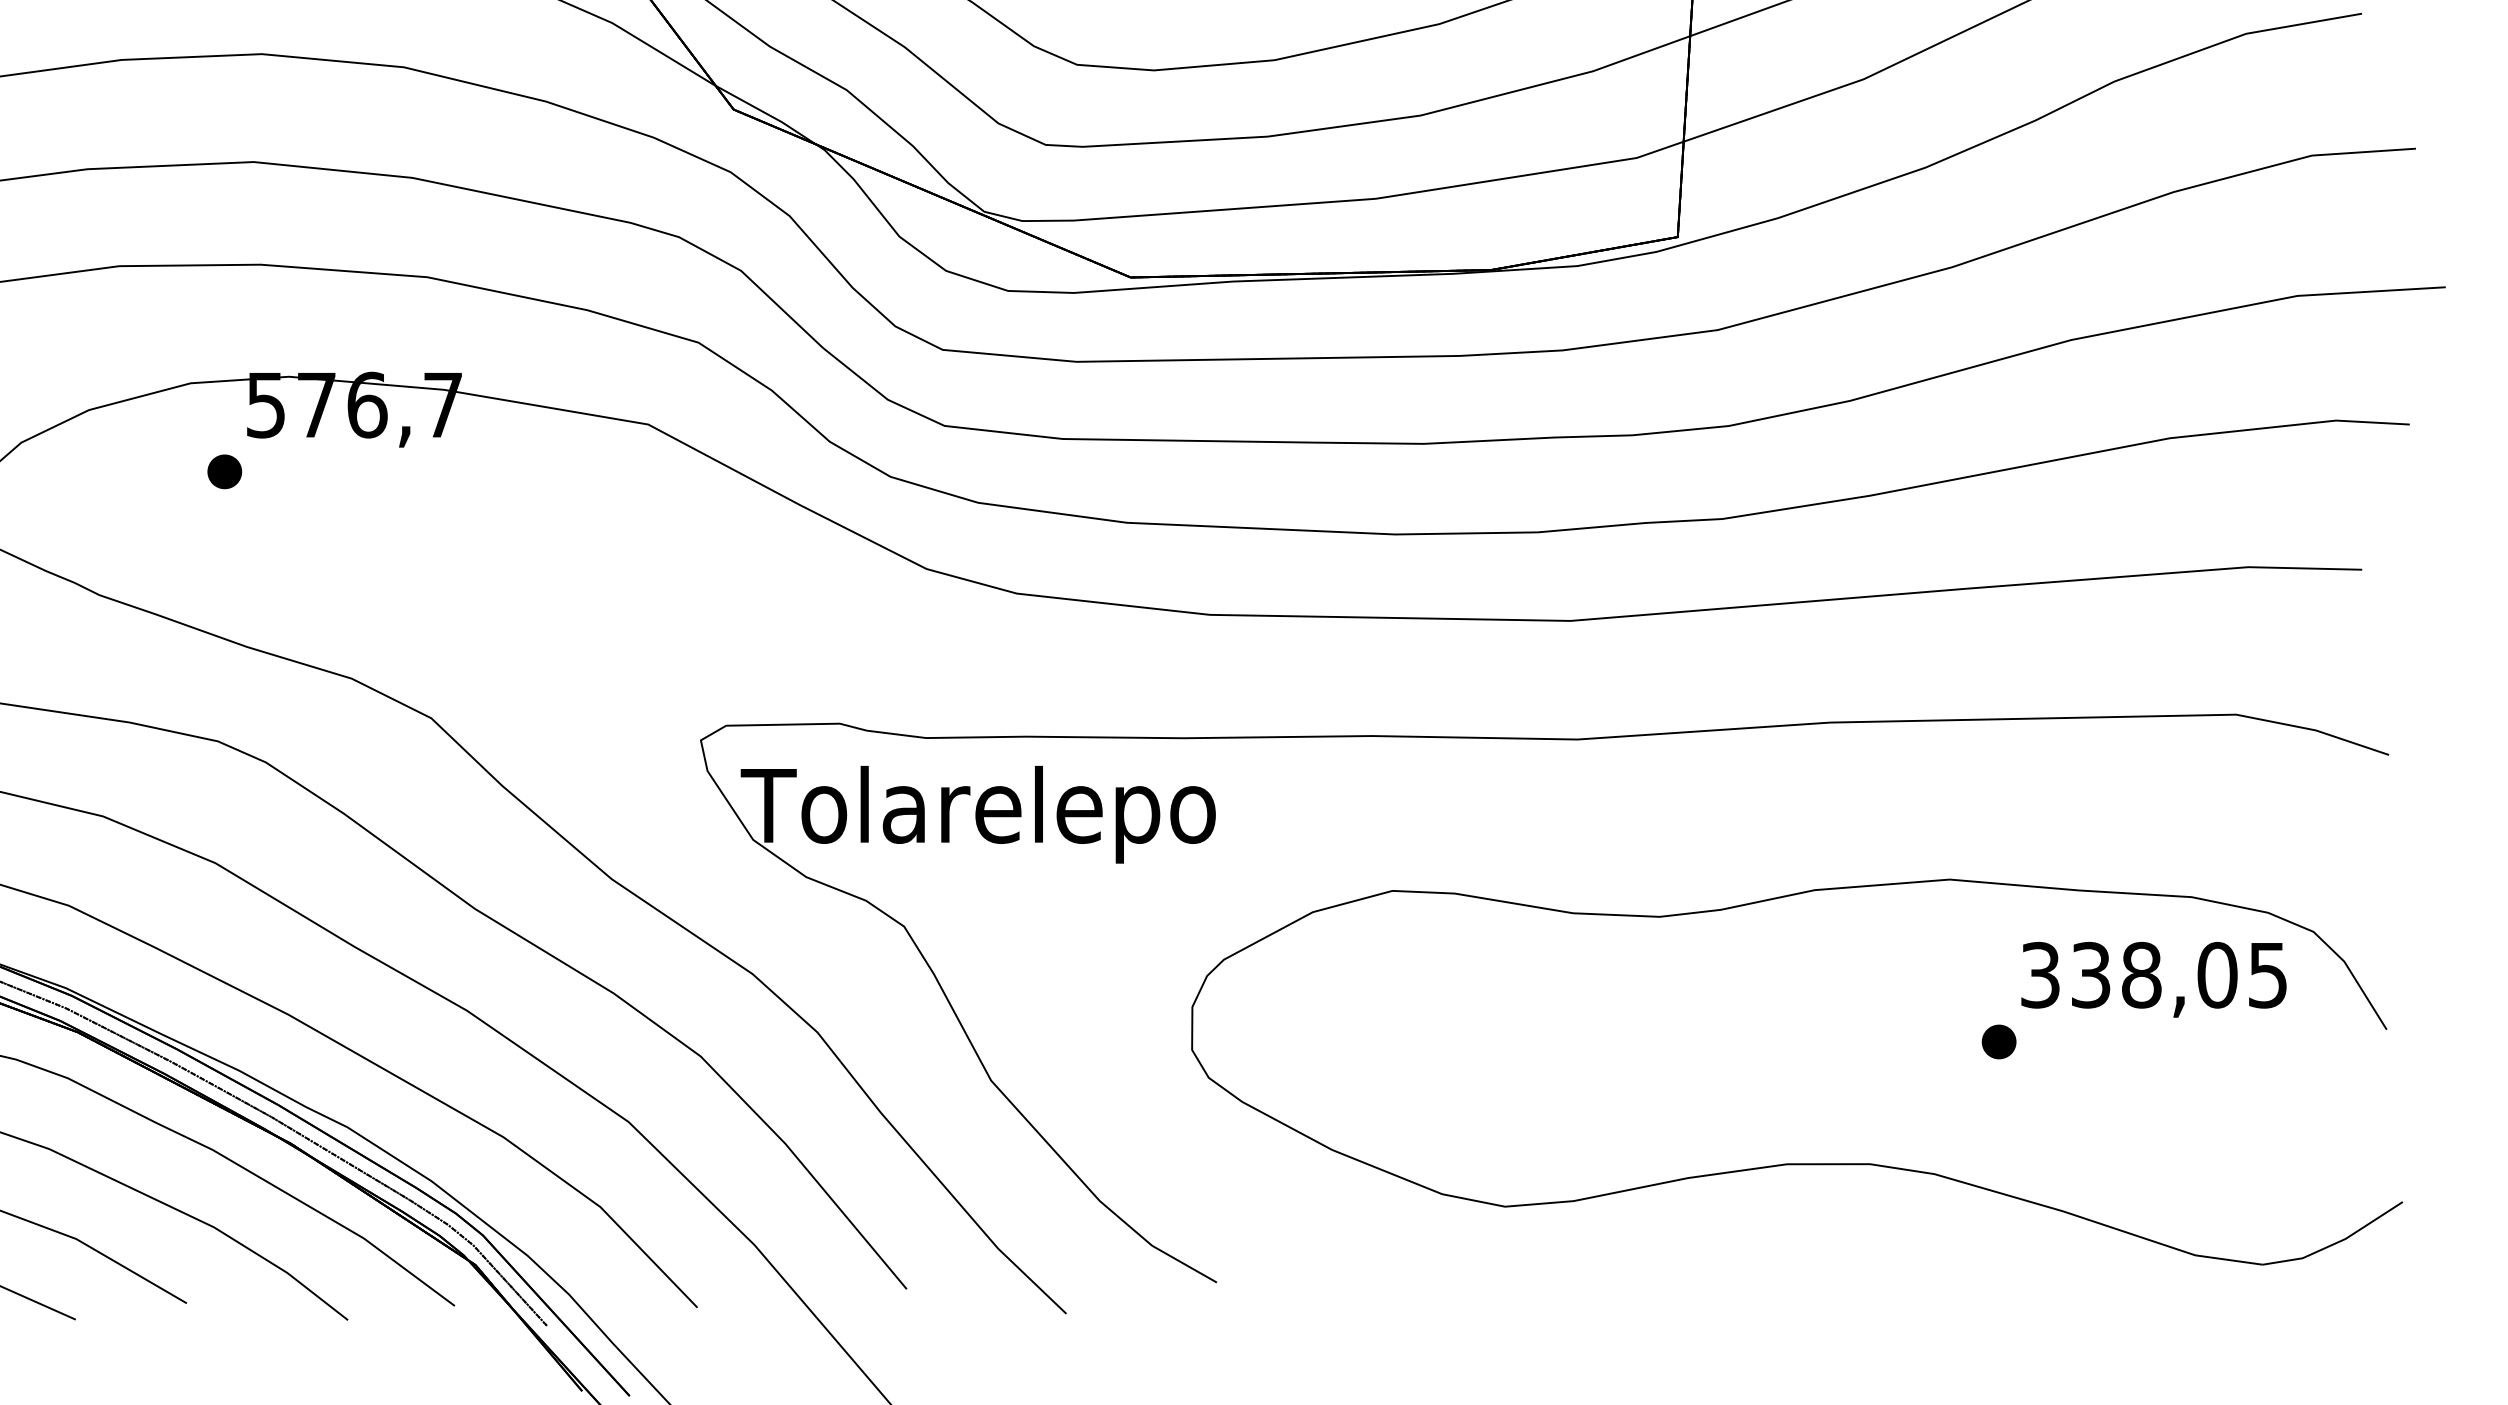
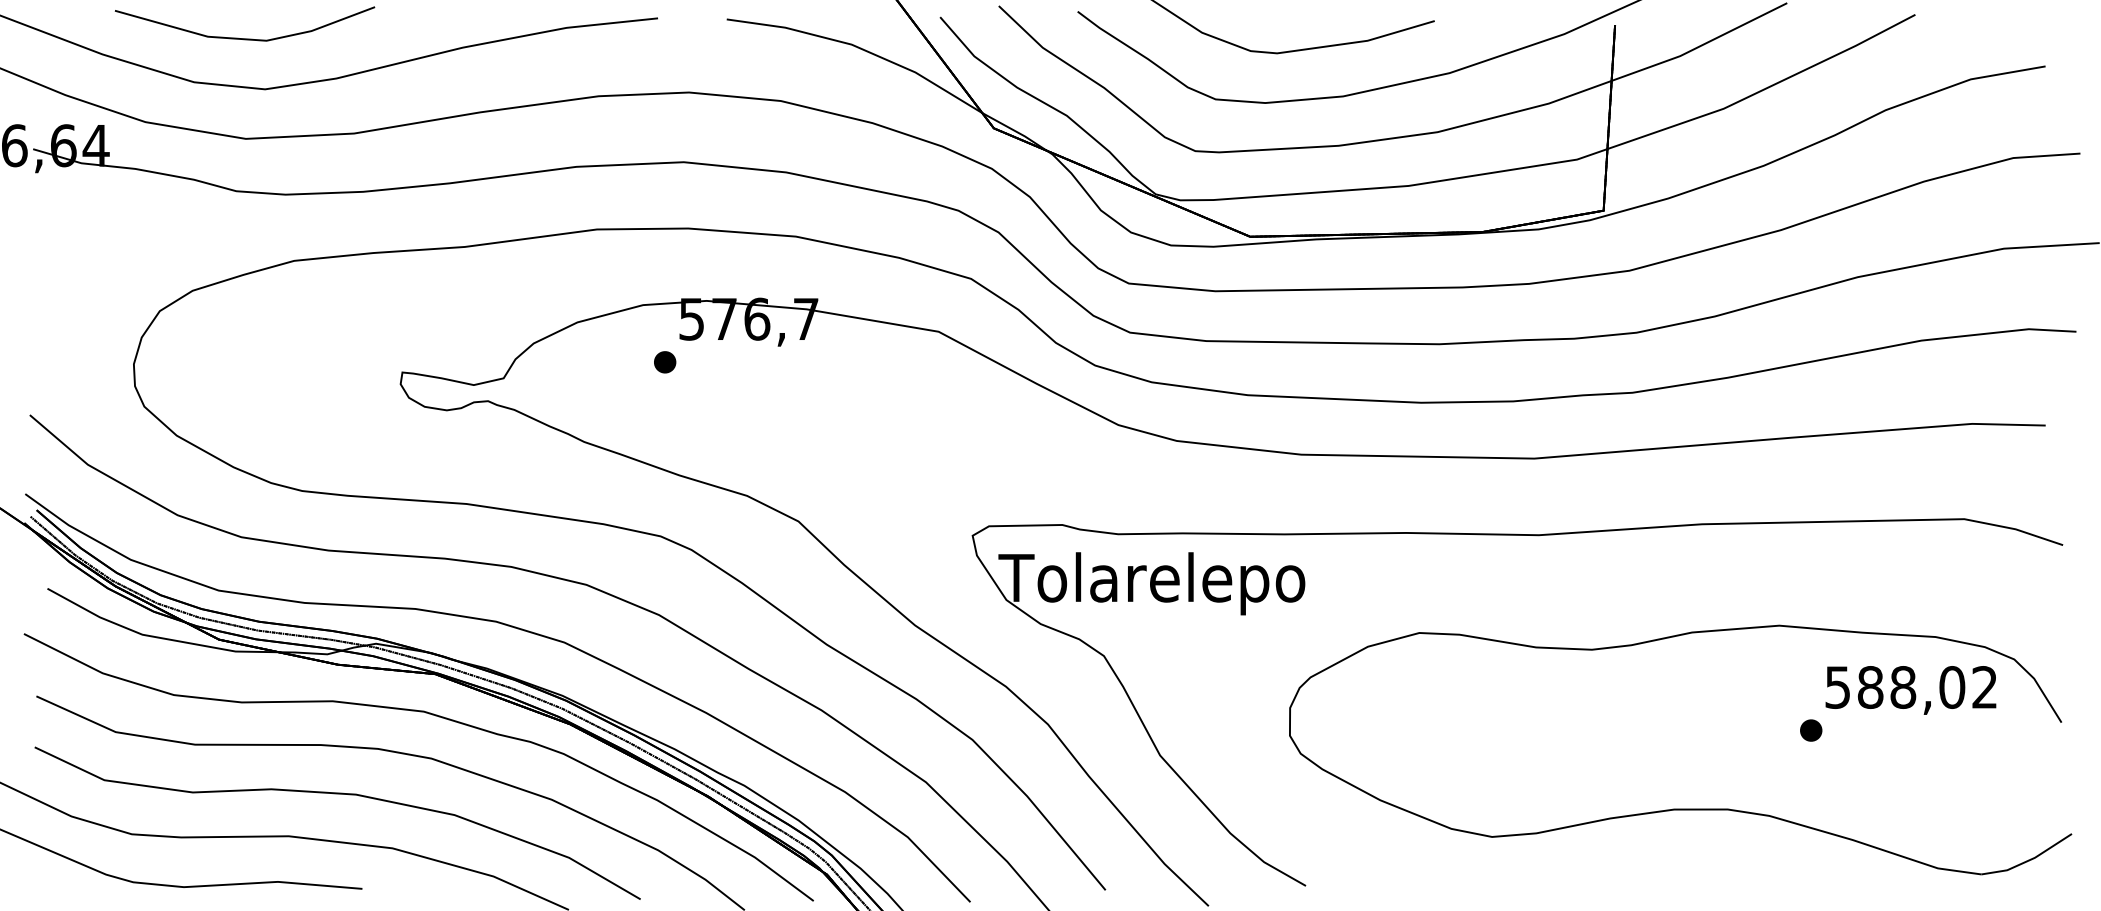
text: (2154, 975) -> (1911, 687), 338,05 -> 588,02

